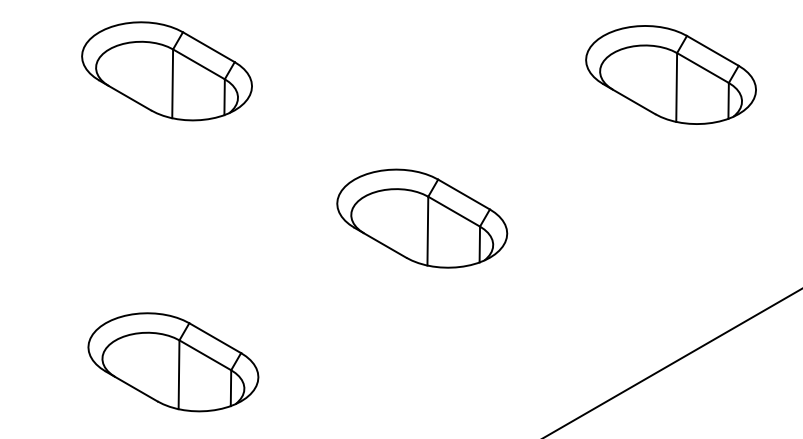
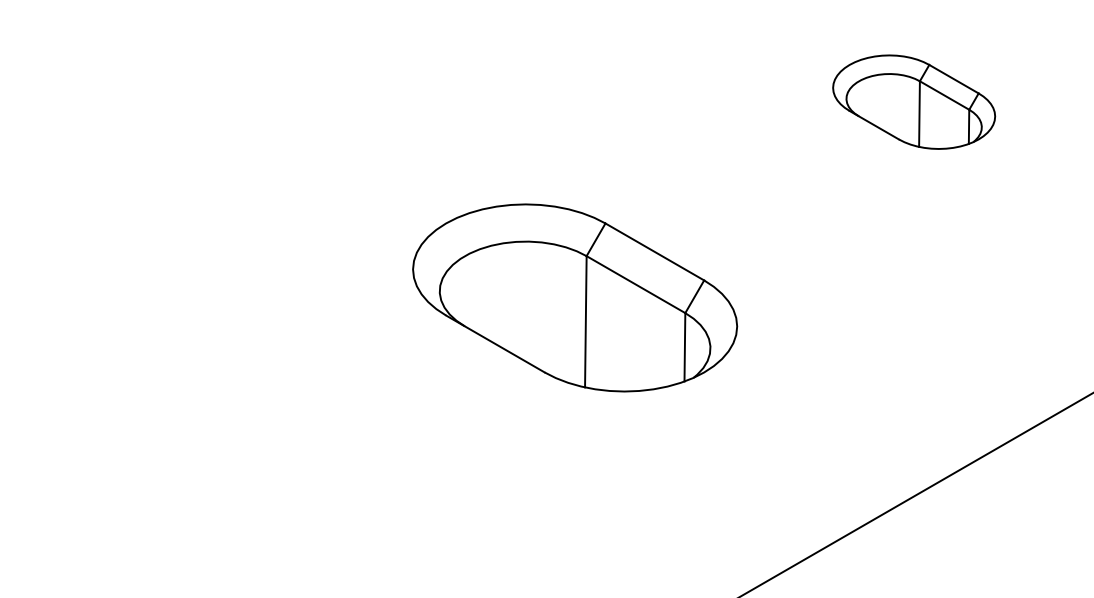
part: (166, 71) -> (226, 97), removed
part: (670, 74) -> (913, 101), size x0.7
part: (422, 218) -> (575, 297), size x1.4
part: (173, 362) -> (236, 493), removed

